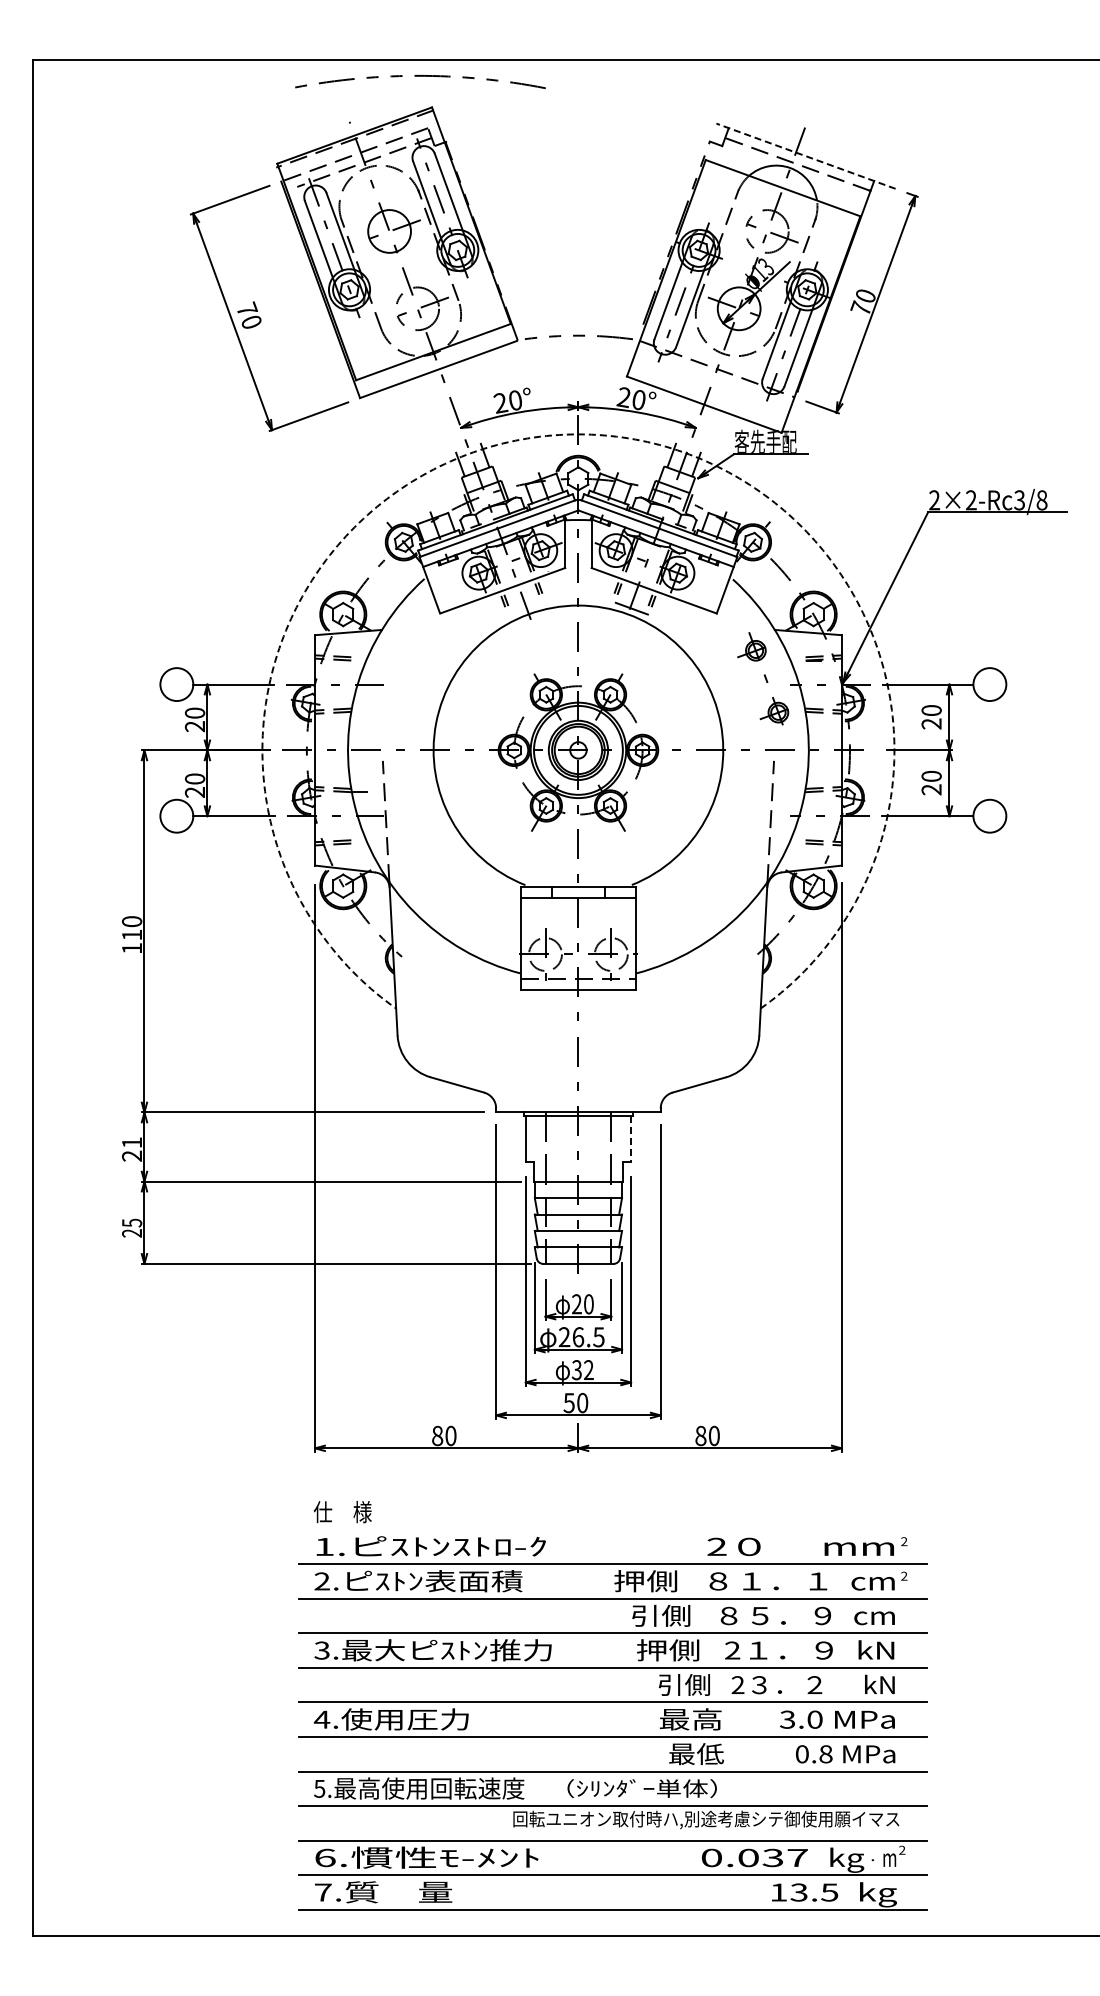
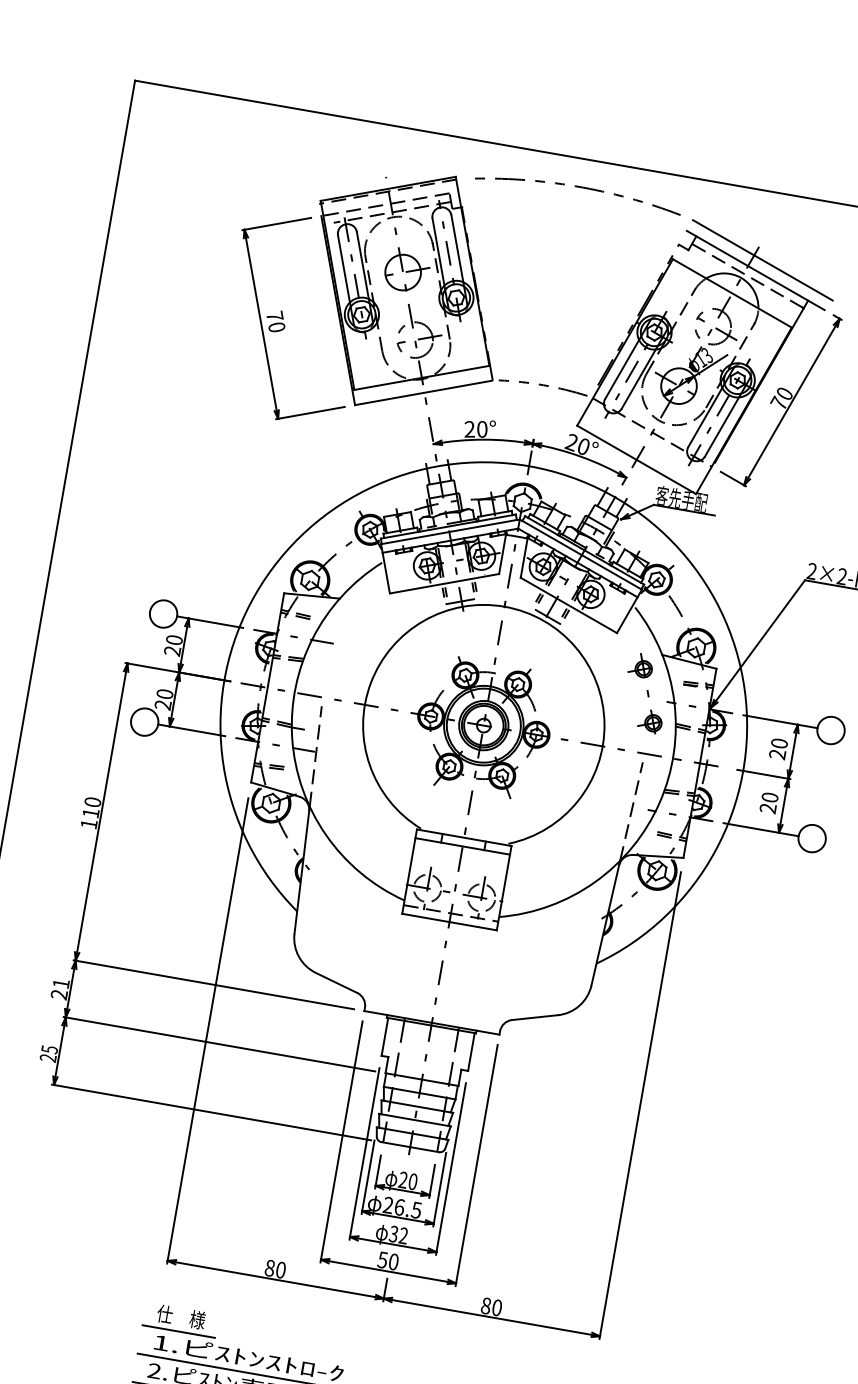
arc: (420, 76) -> (579, 187), moved
line: (812, 142) -> (763, 260), added
line: (805, 156) -> (755, 270), dashed -> solid
arc: (578, 434) -> (529, 466), dashed -> solid
line: (526, 607) -> (461, 600), added
line: (631, 1139) -> (471, 1052), dashed -> solid
line: (342, 1529) -> (178, 1331), added

